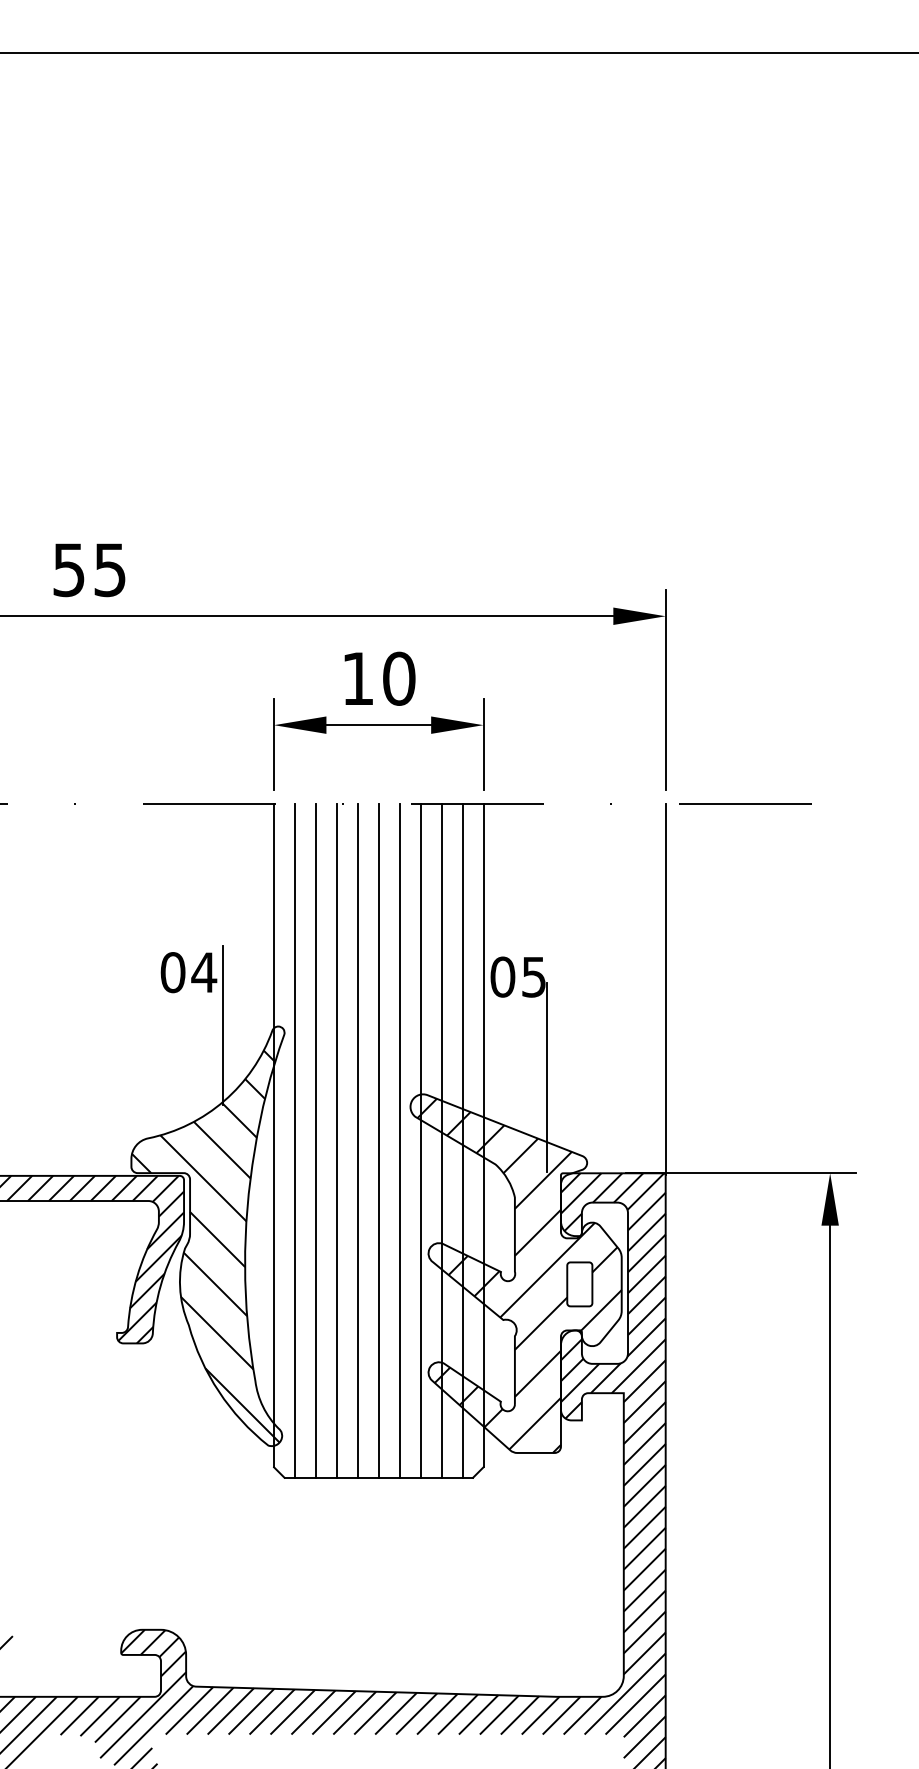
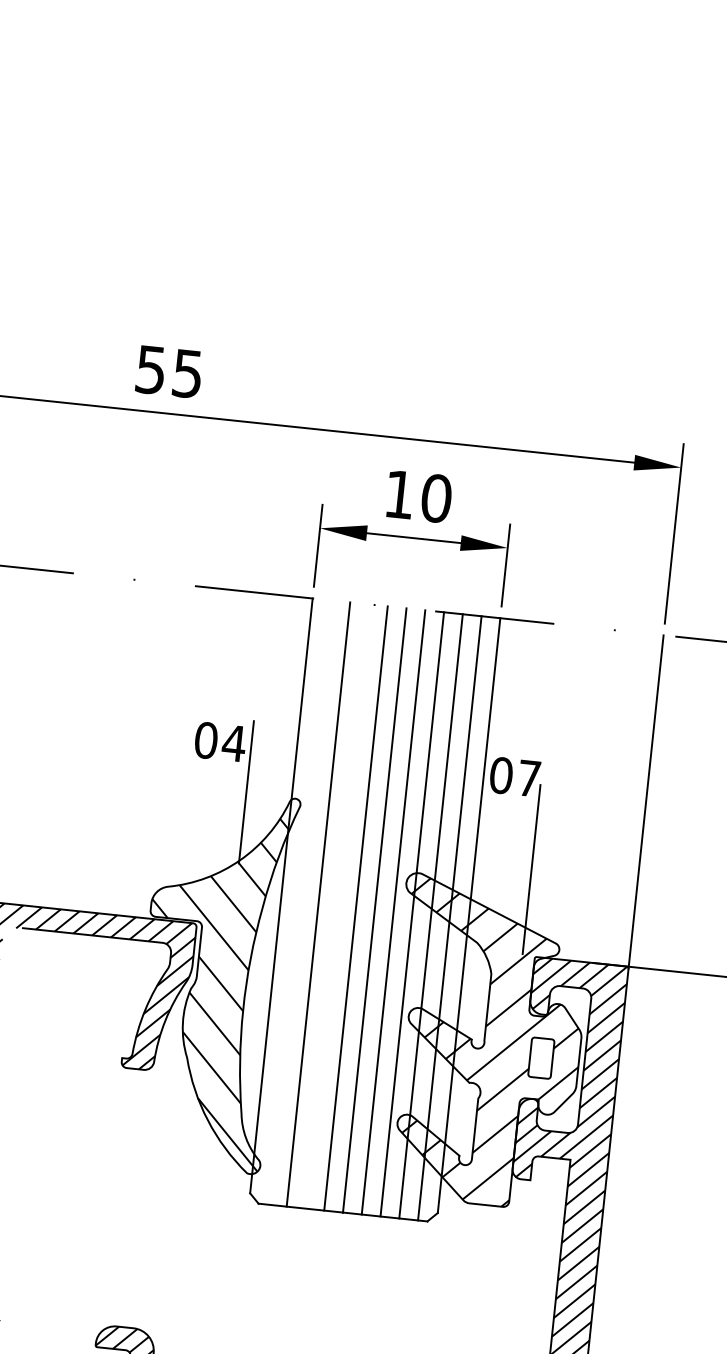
text: (533, 977) -> (528, 778), 05 -> 07
line: (295, 1140) -> (300, 902), removed
line: (336, 1140) -> (336, 906), removed

